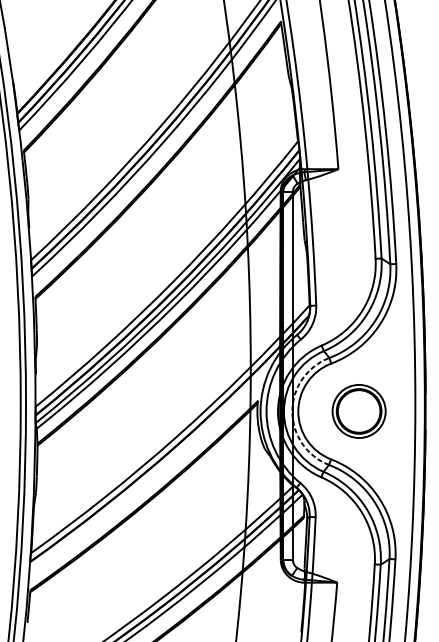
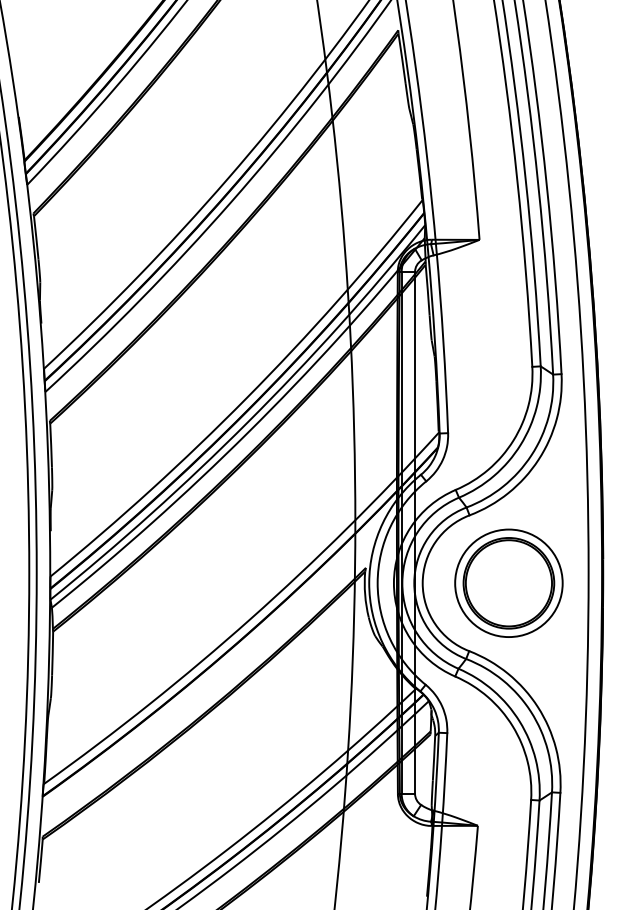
part: (358, 410) -> (508, 582), size x1.43
arc: (292, 411) -> (414, 583), dashed -> solid

